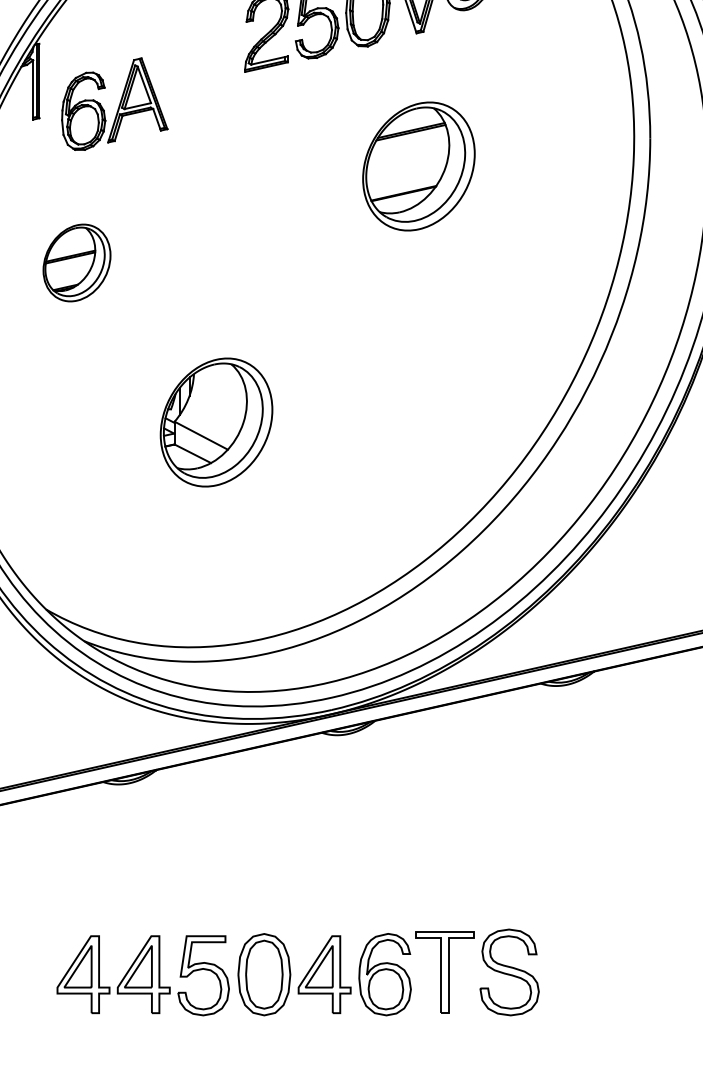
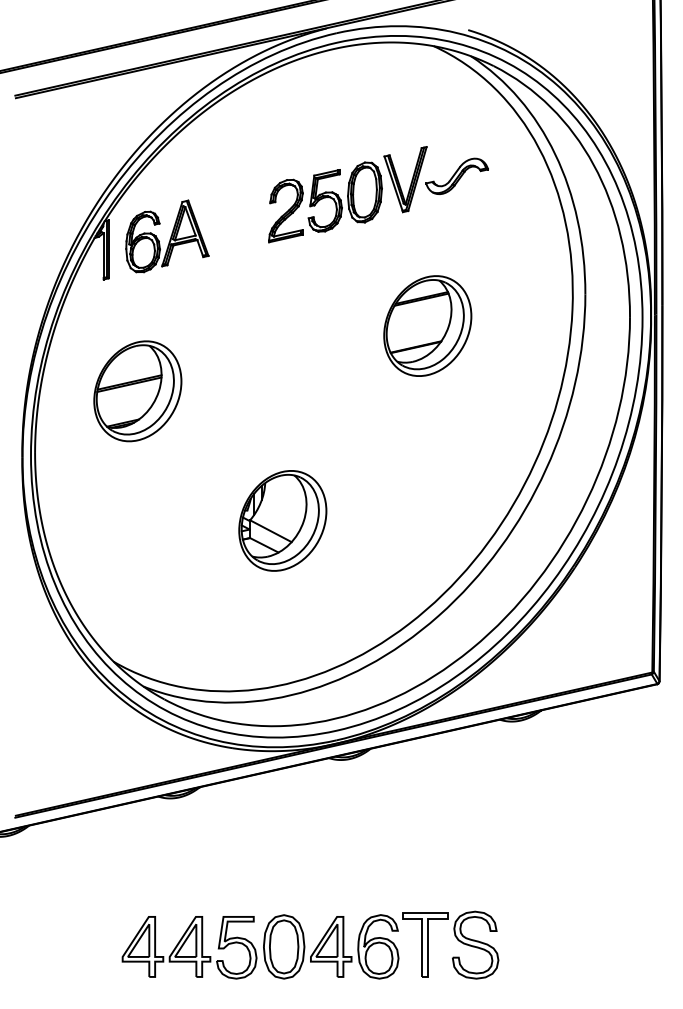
part: (114, 104) -> (167, 236), moved
part: (418, 165) -> (427, 325), moved
part: (76, 263) -> (137, 391), size x1.67
part: (216, 421) -> (282, 520), moved

